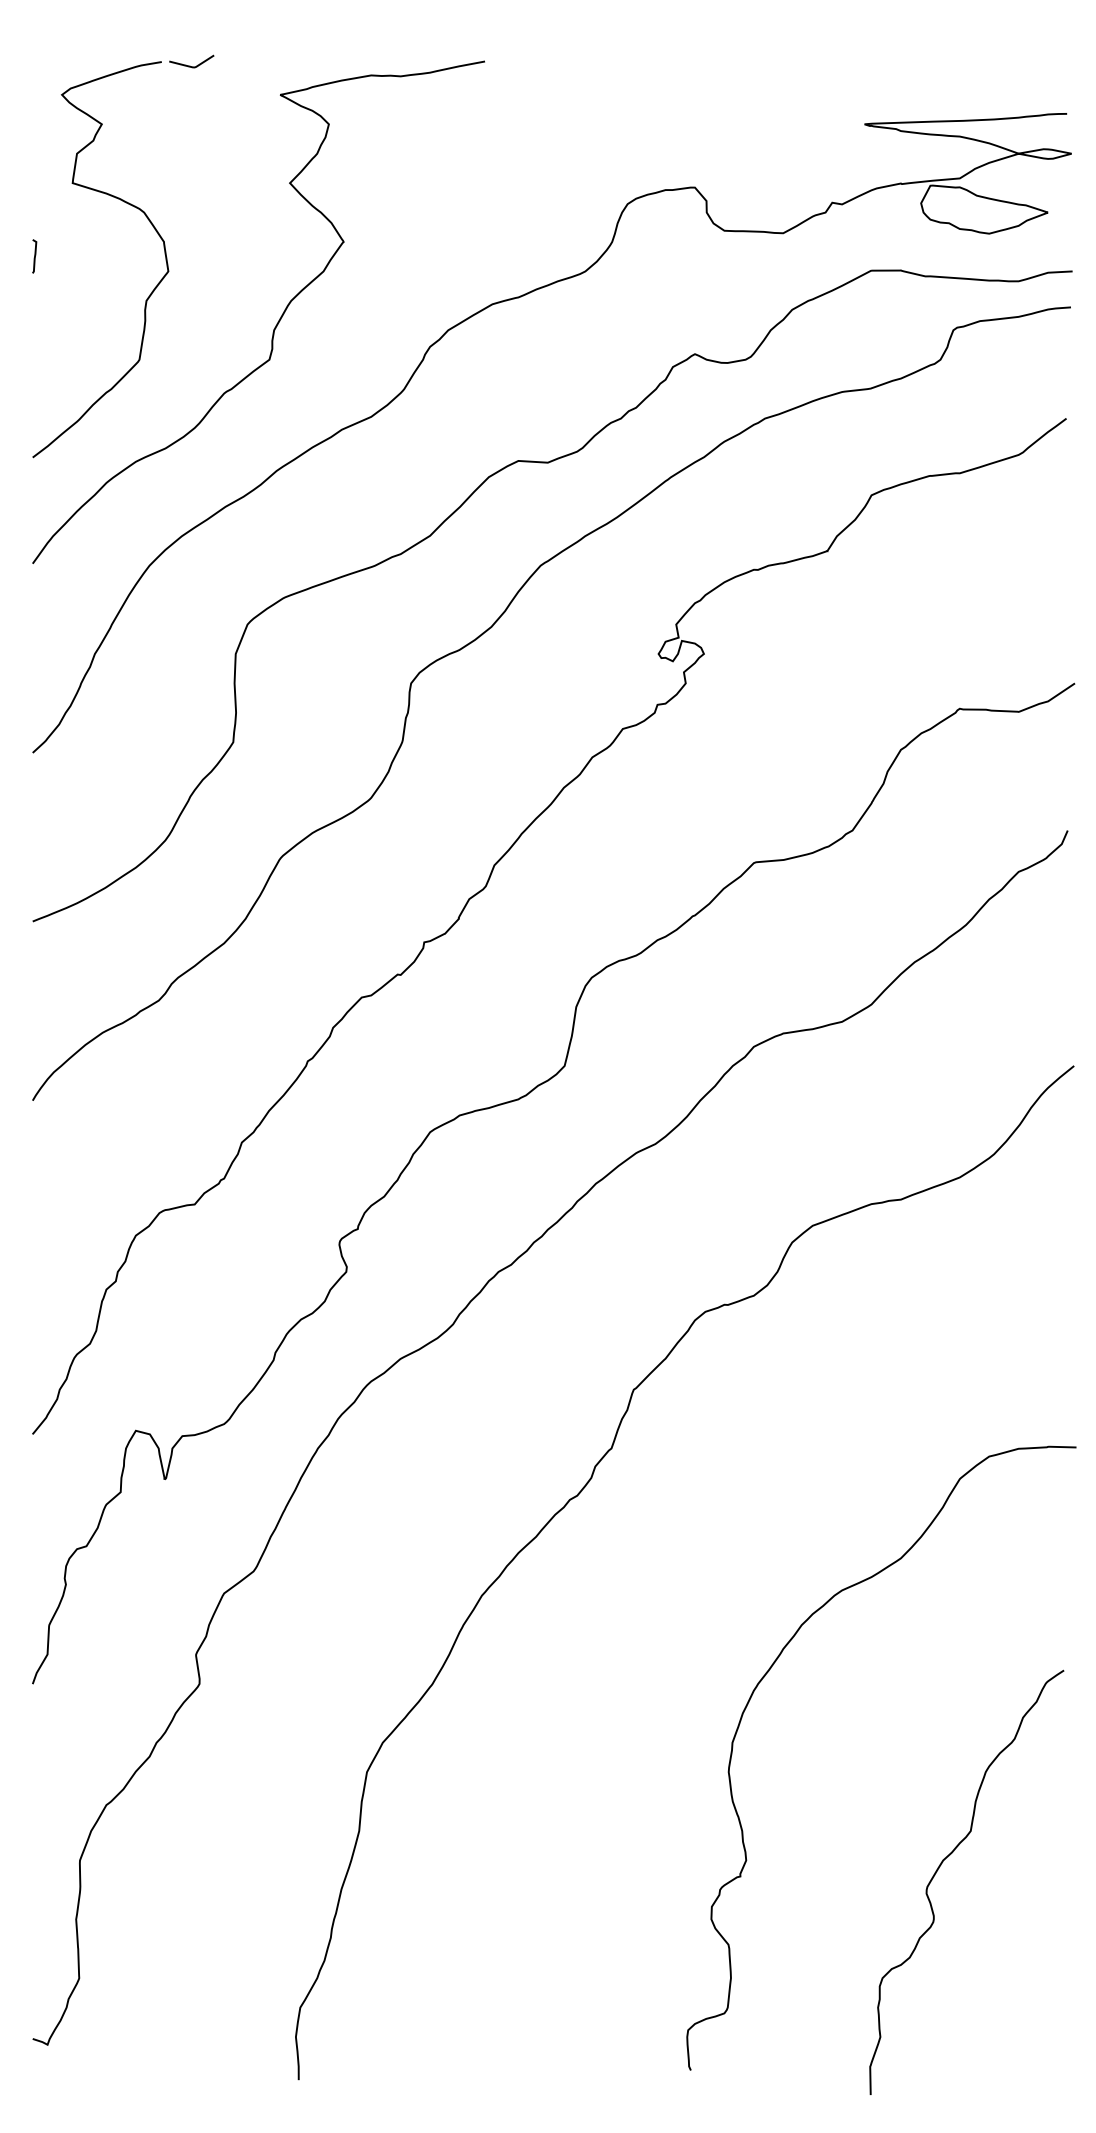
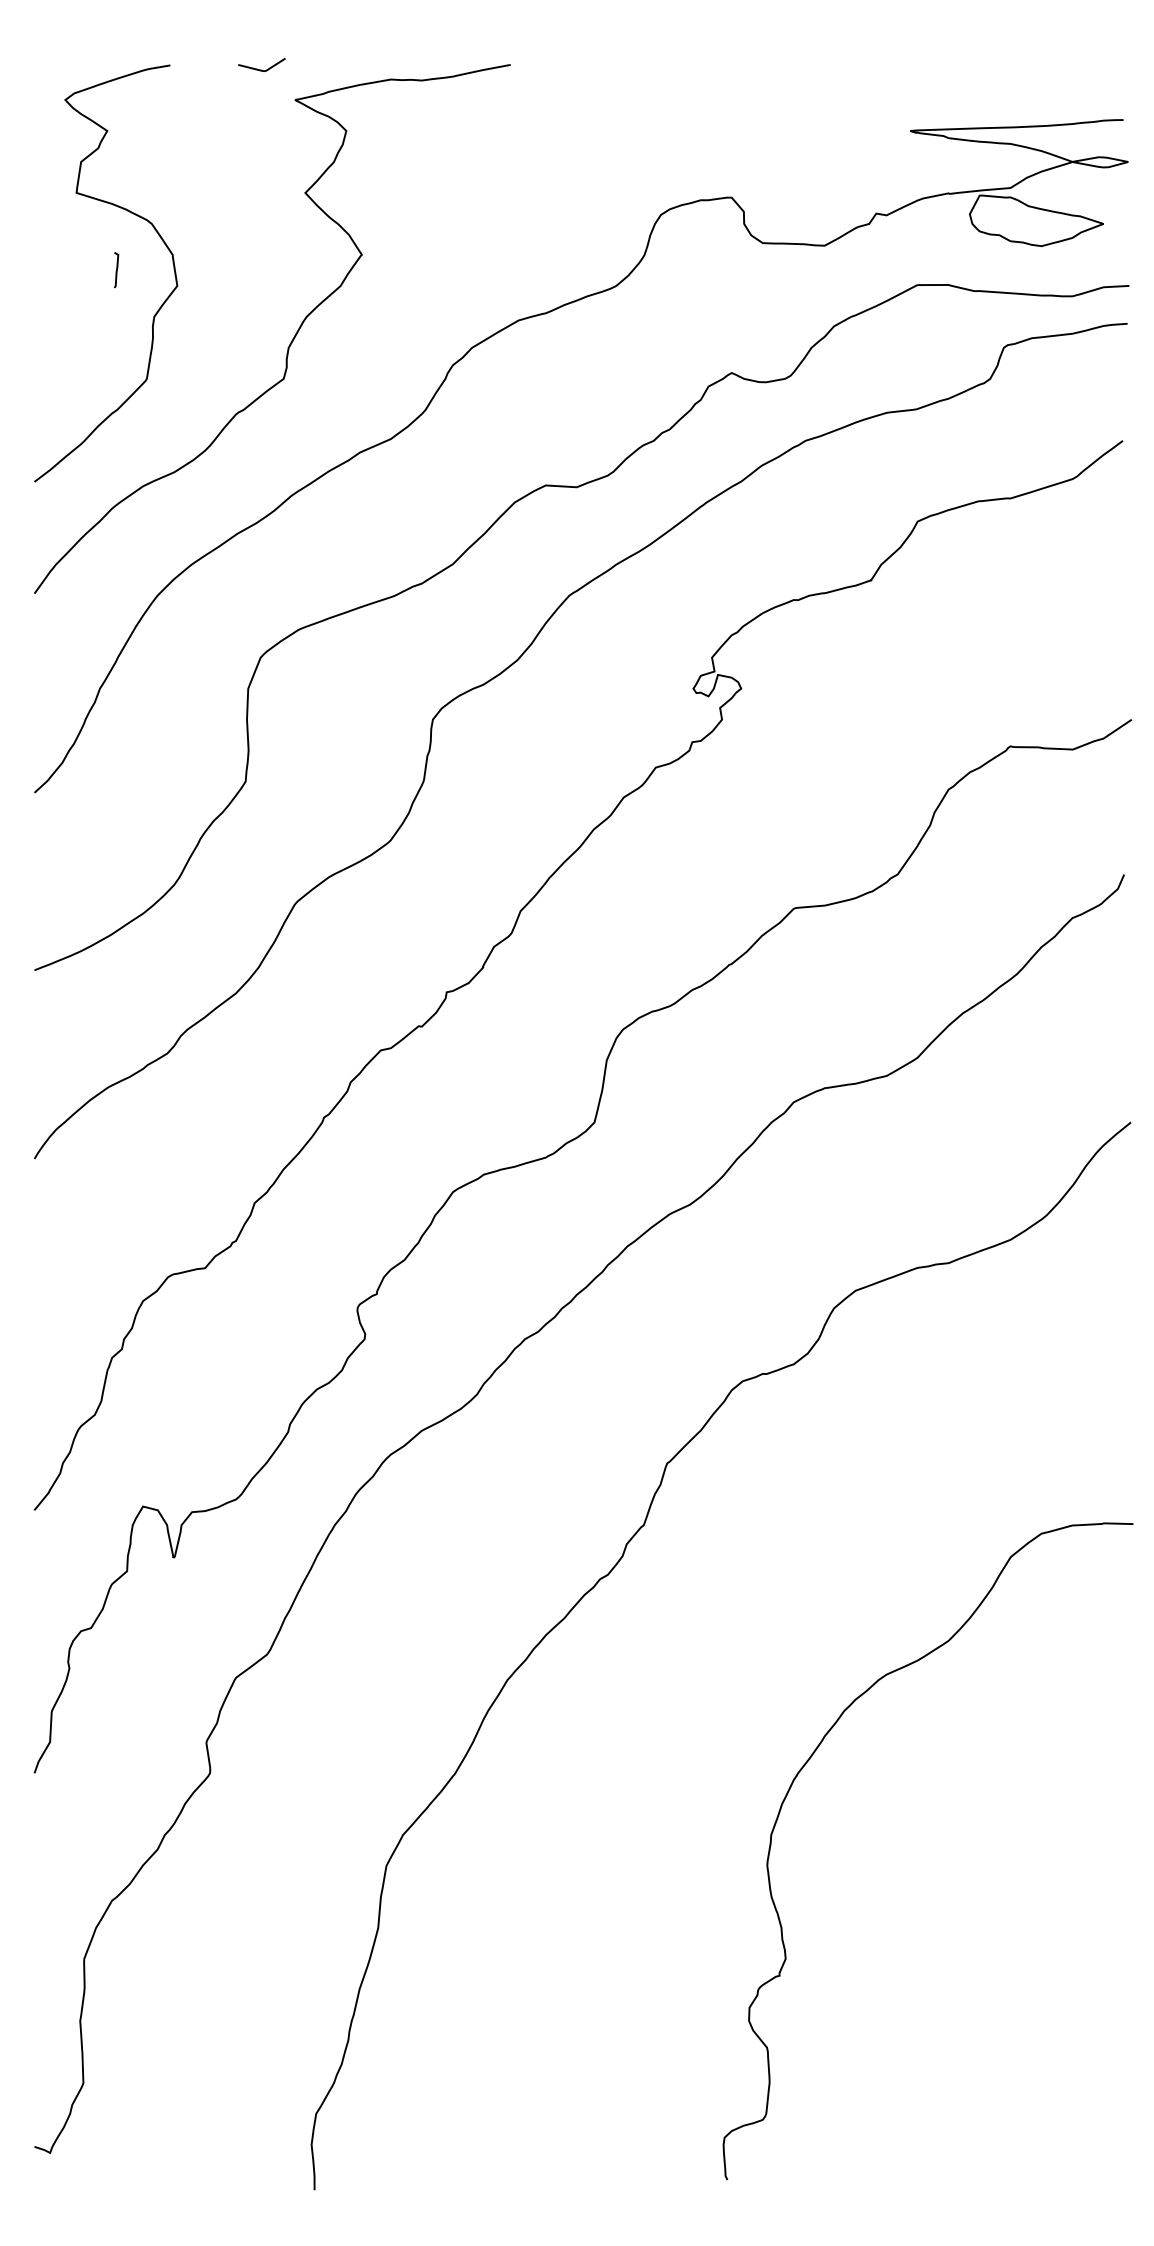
curve: (191, 65) -> (261, 69), moved
curve: (34, 256) -> (116, 270), moved
curve: (940, 1866) -> (990, 1965), removed

